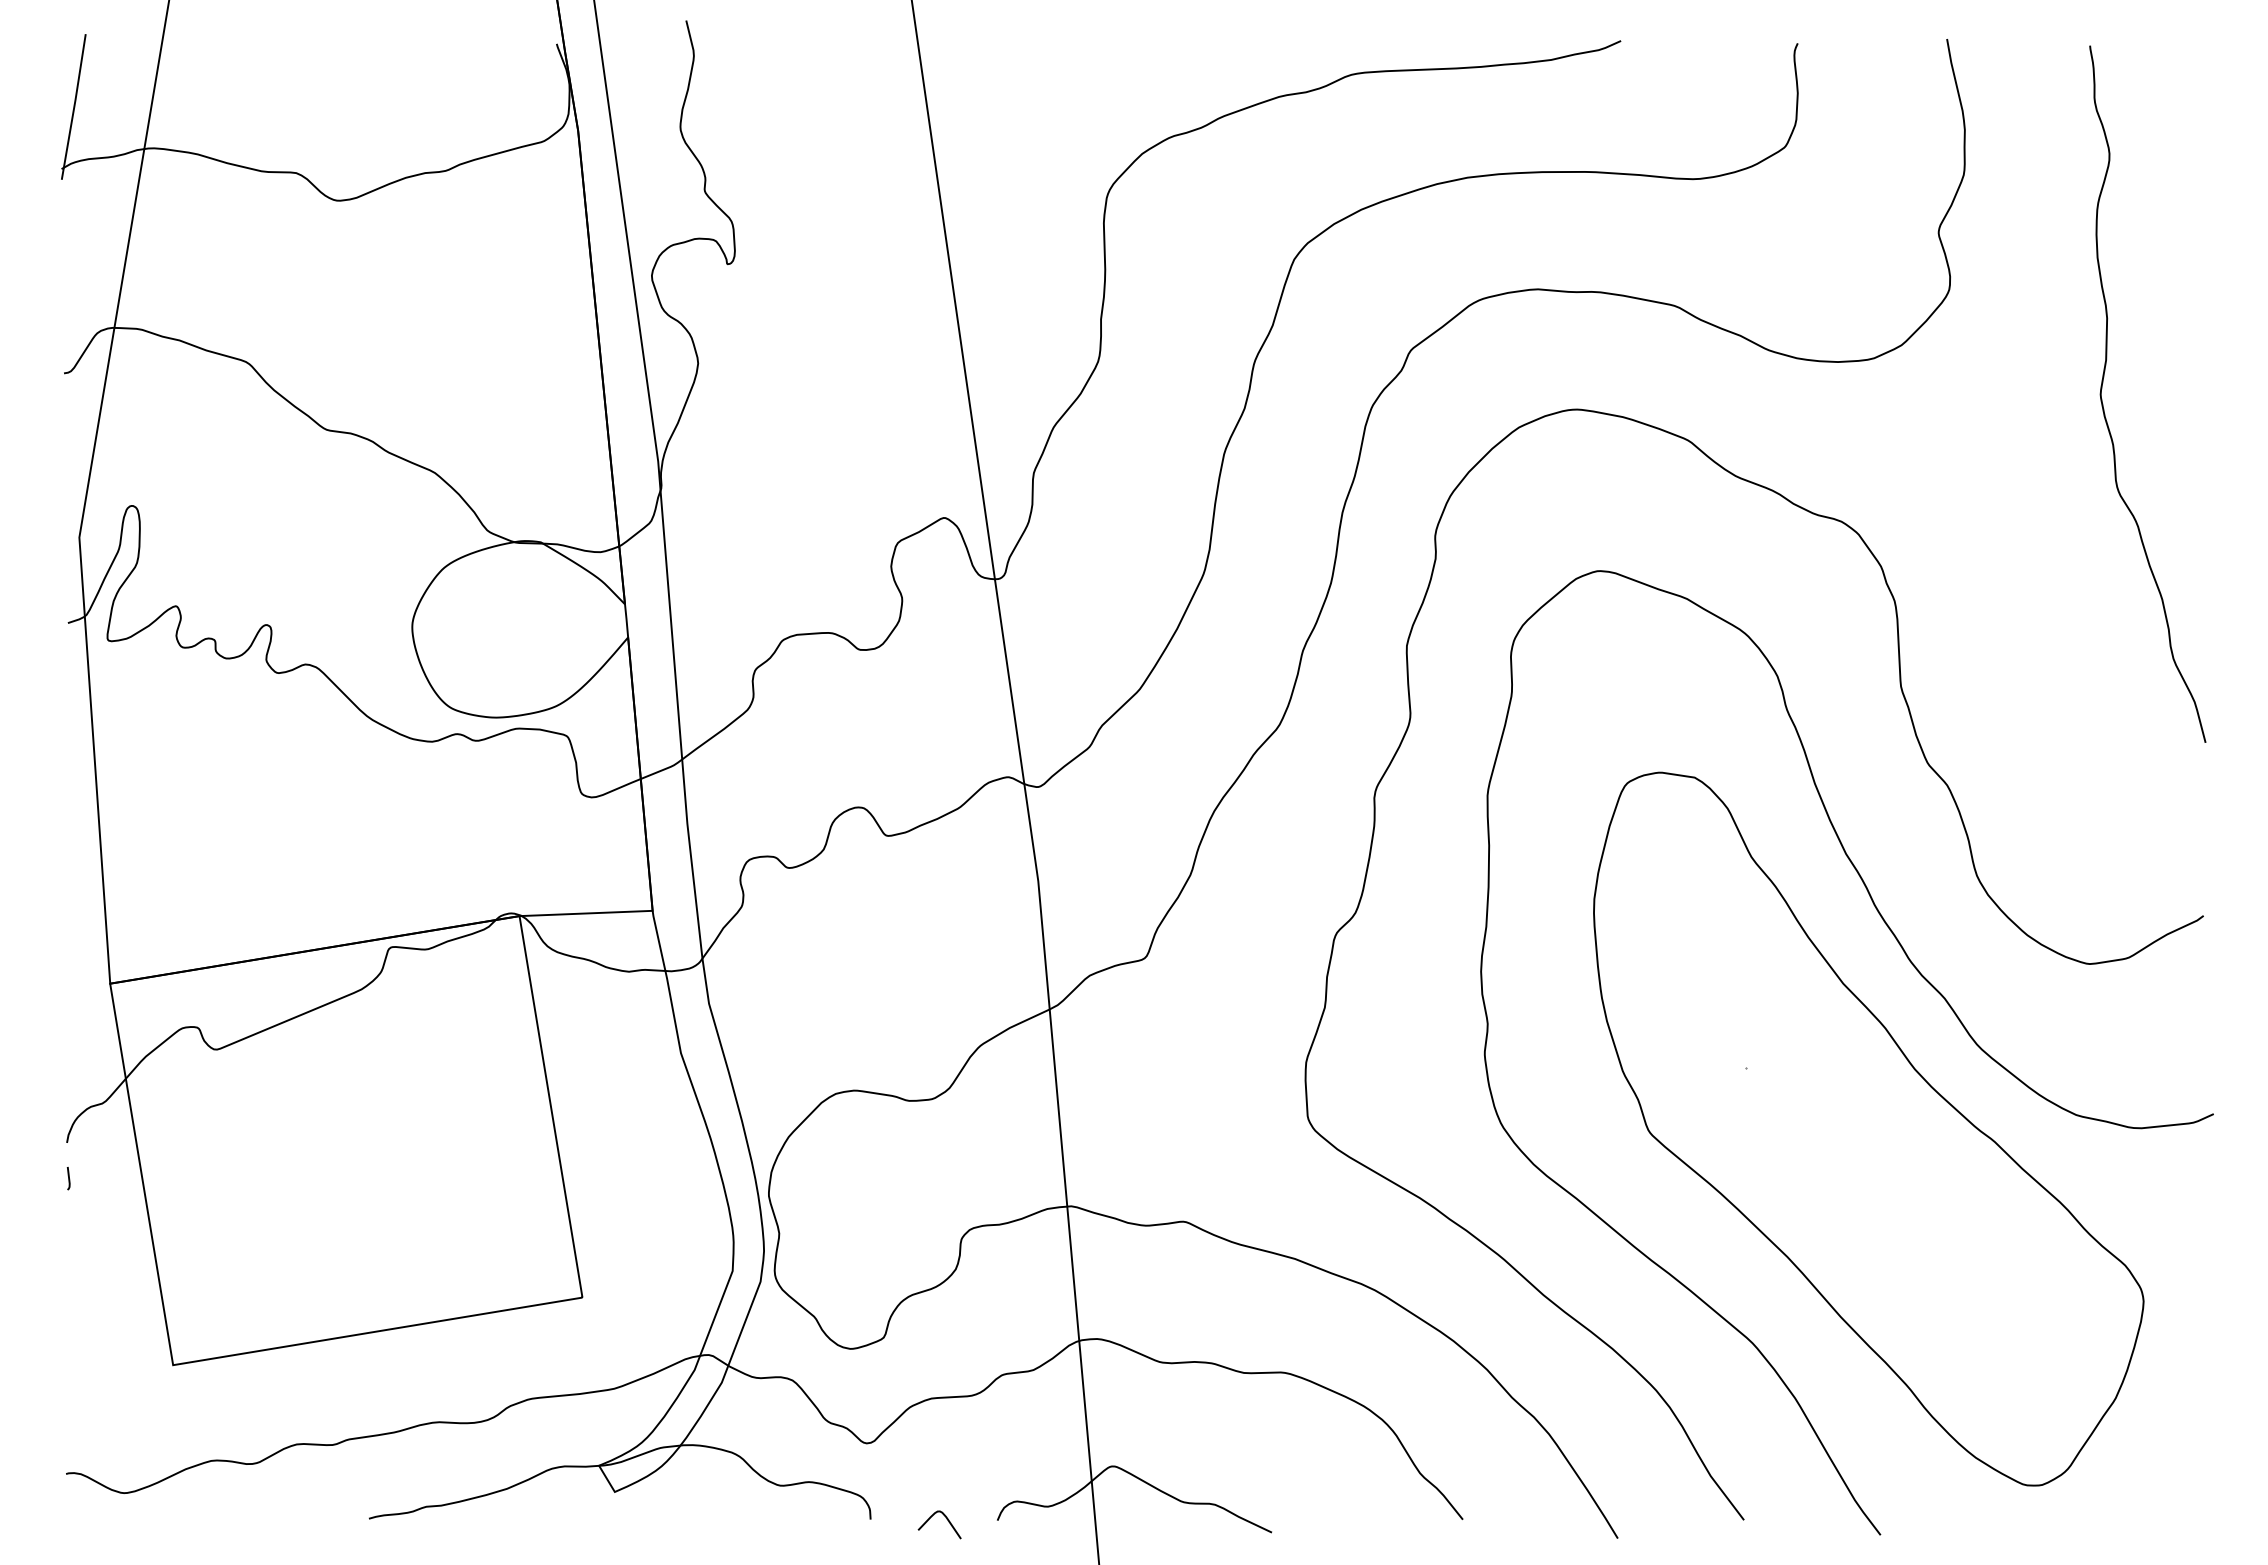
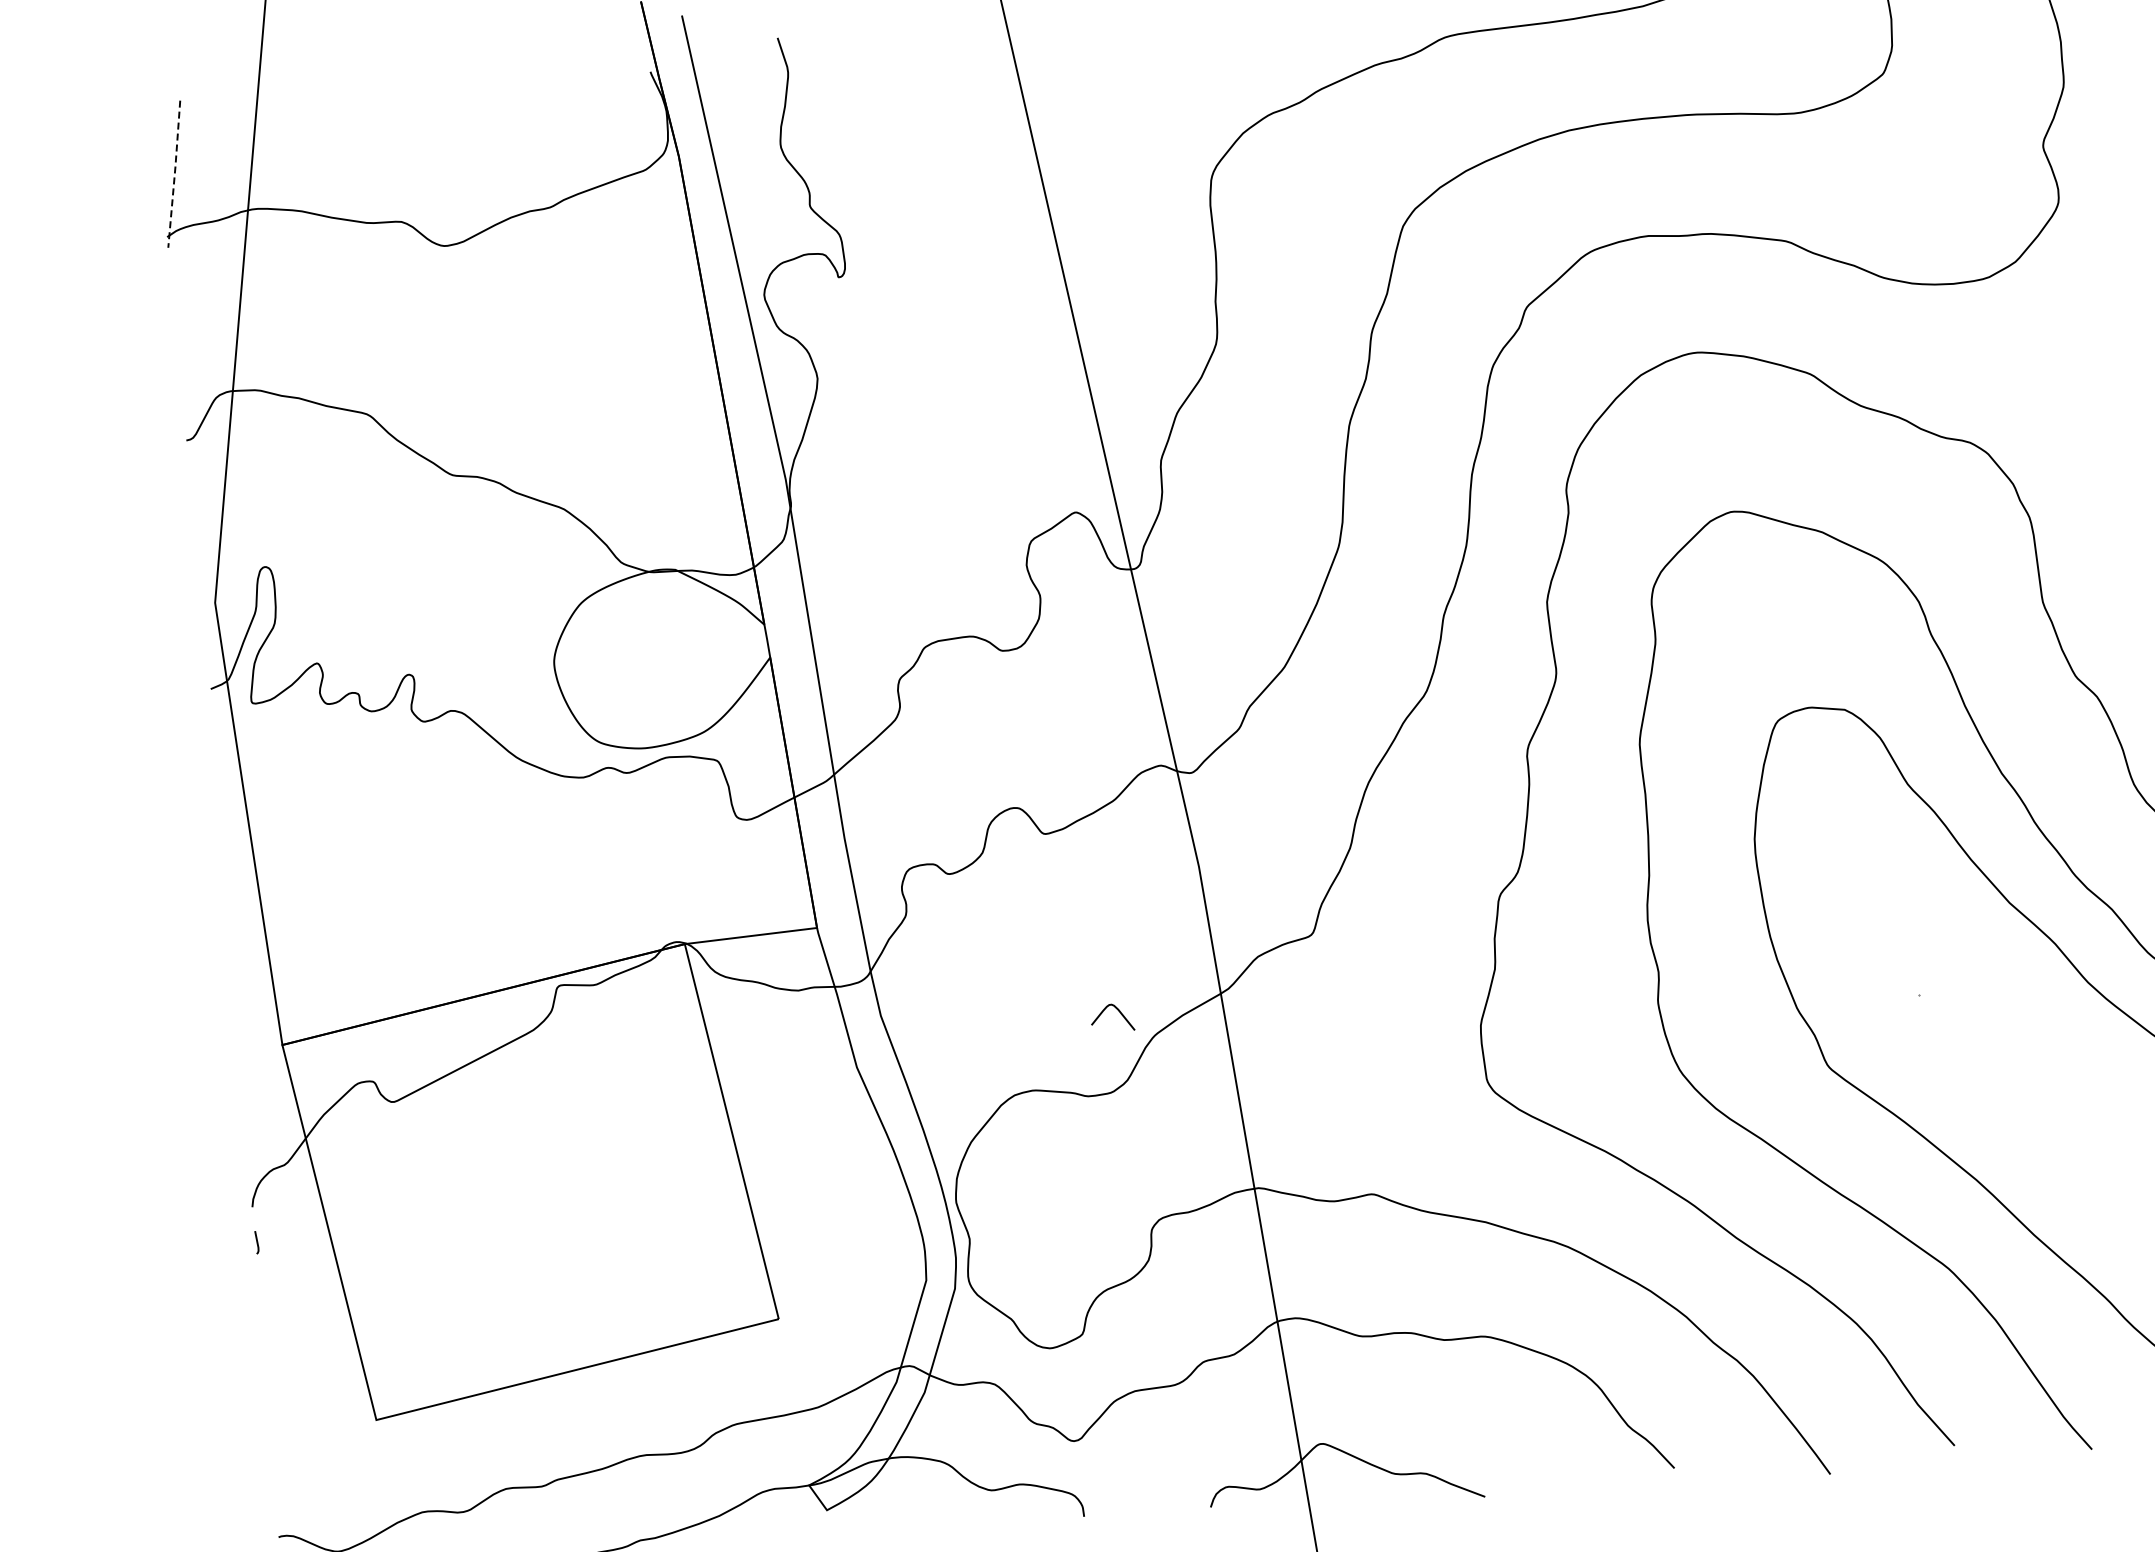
line: (74, 106) -> (174, 173), solid -> dashed
curve: (946, 1519) -> (1118, 1012), moved

